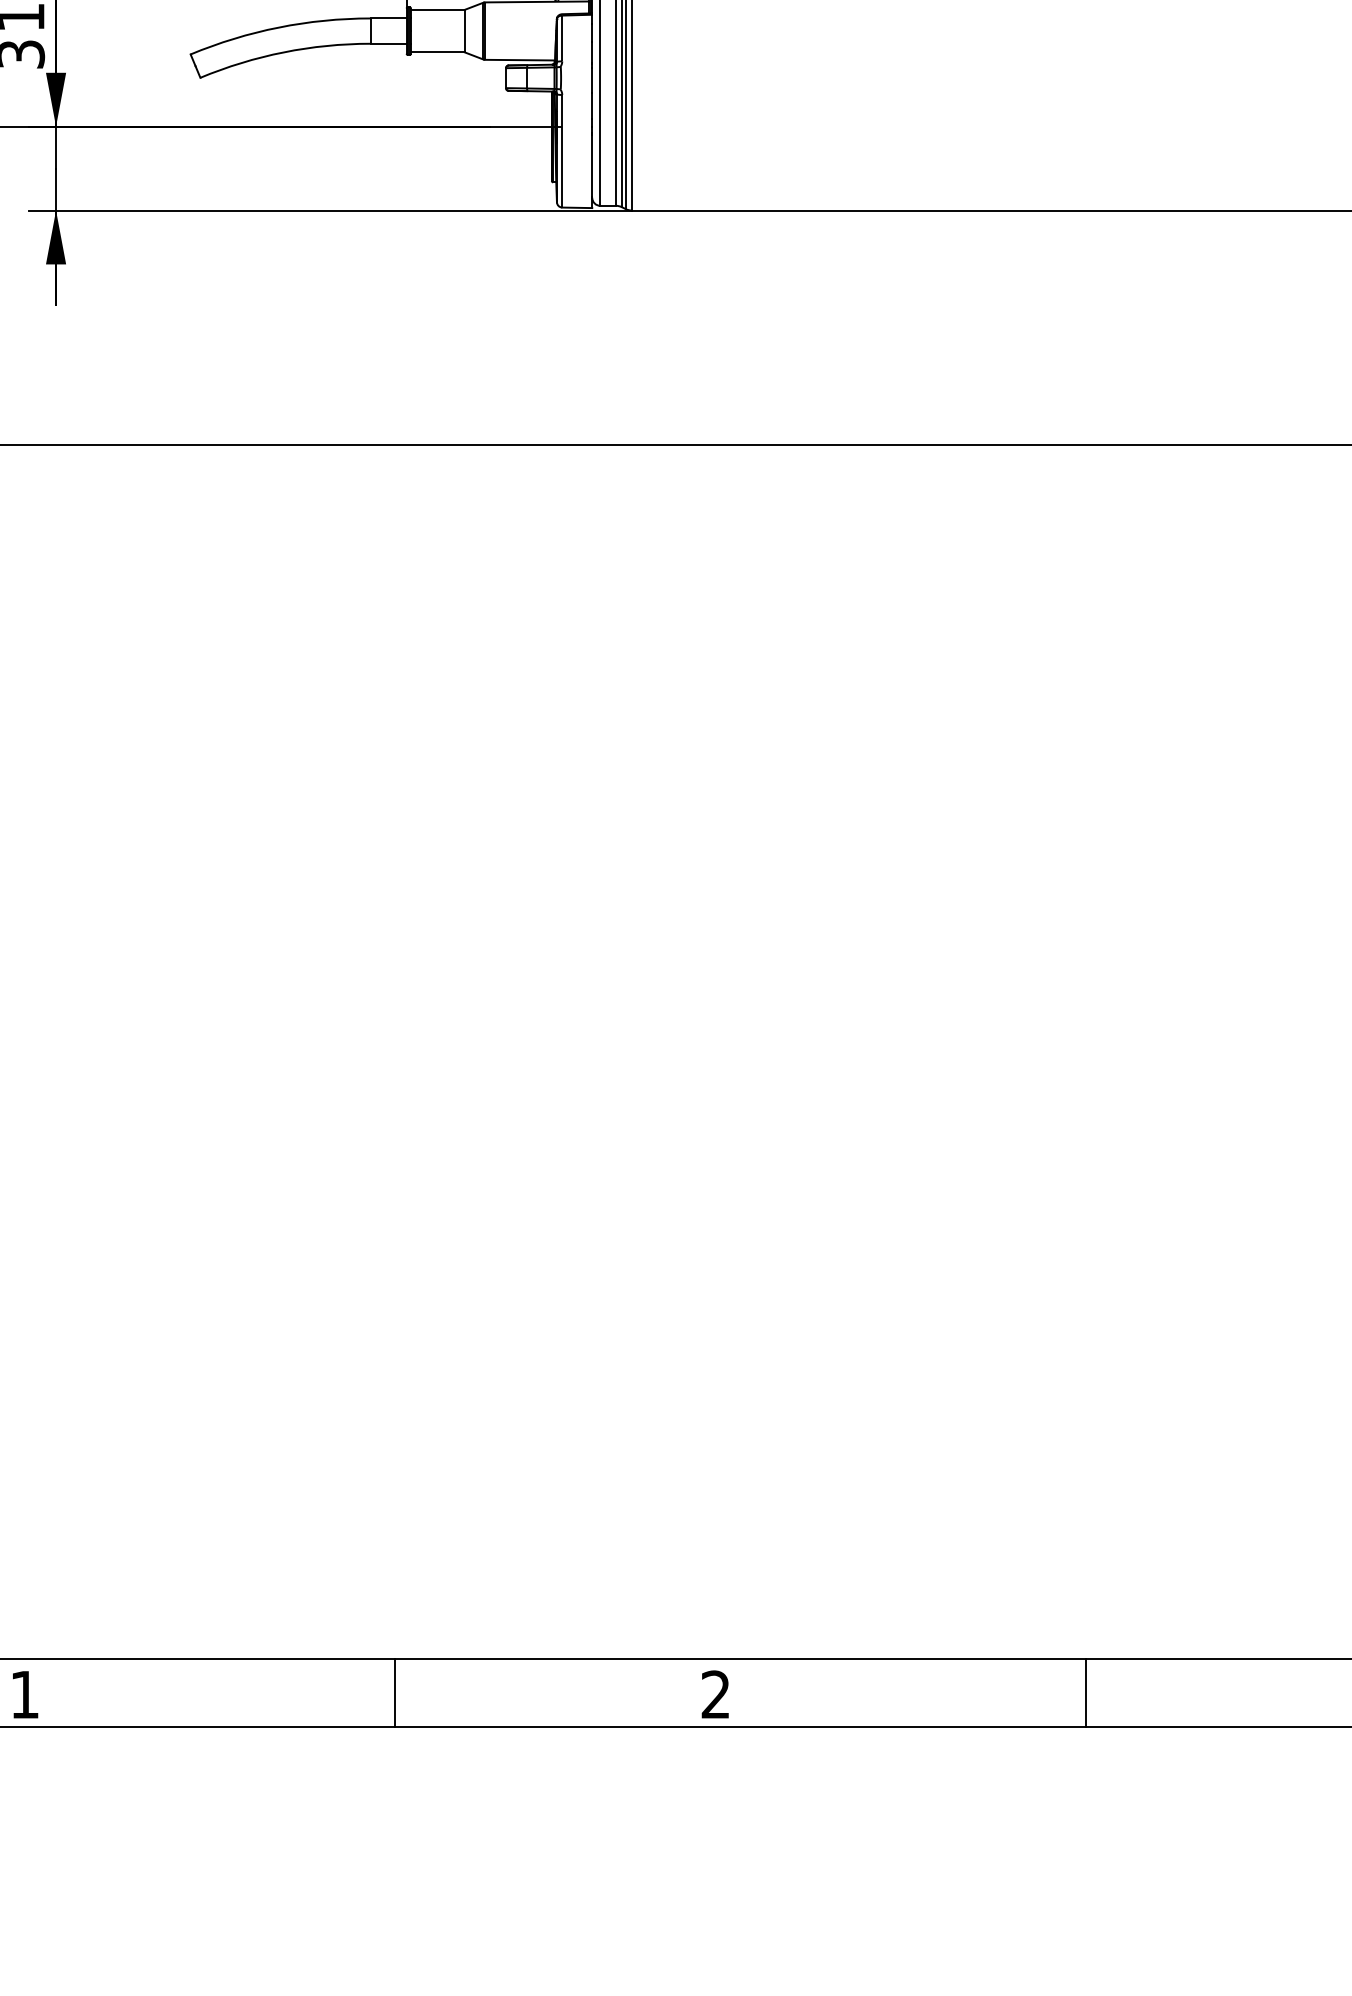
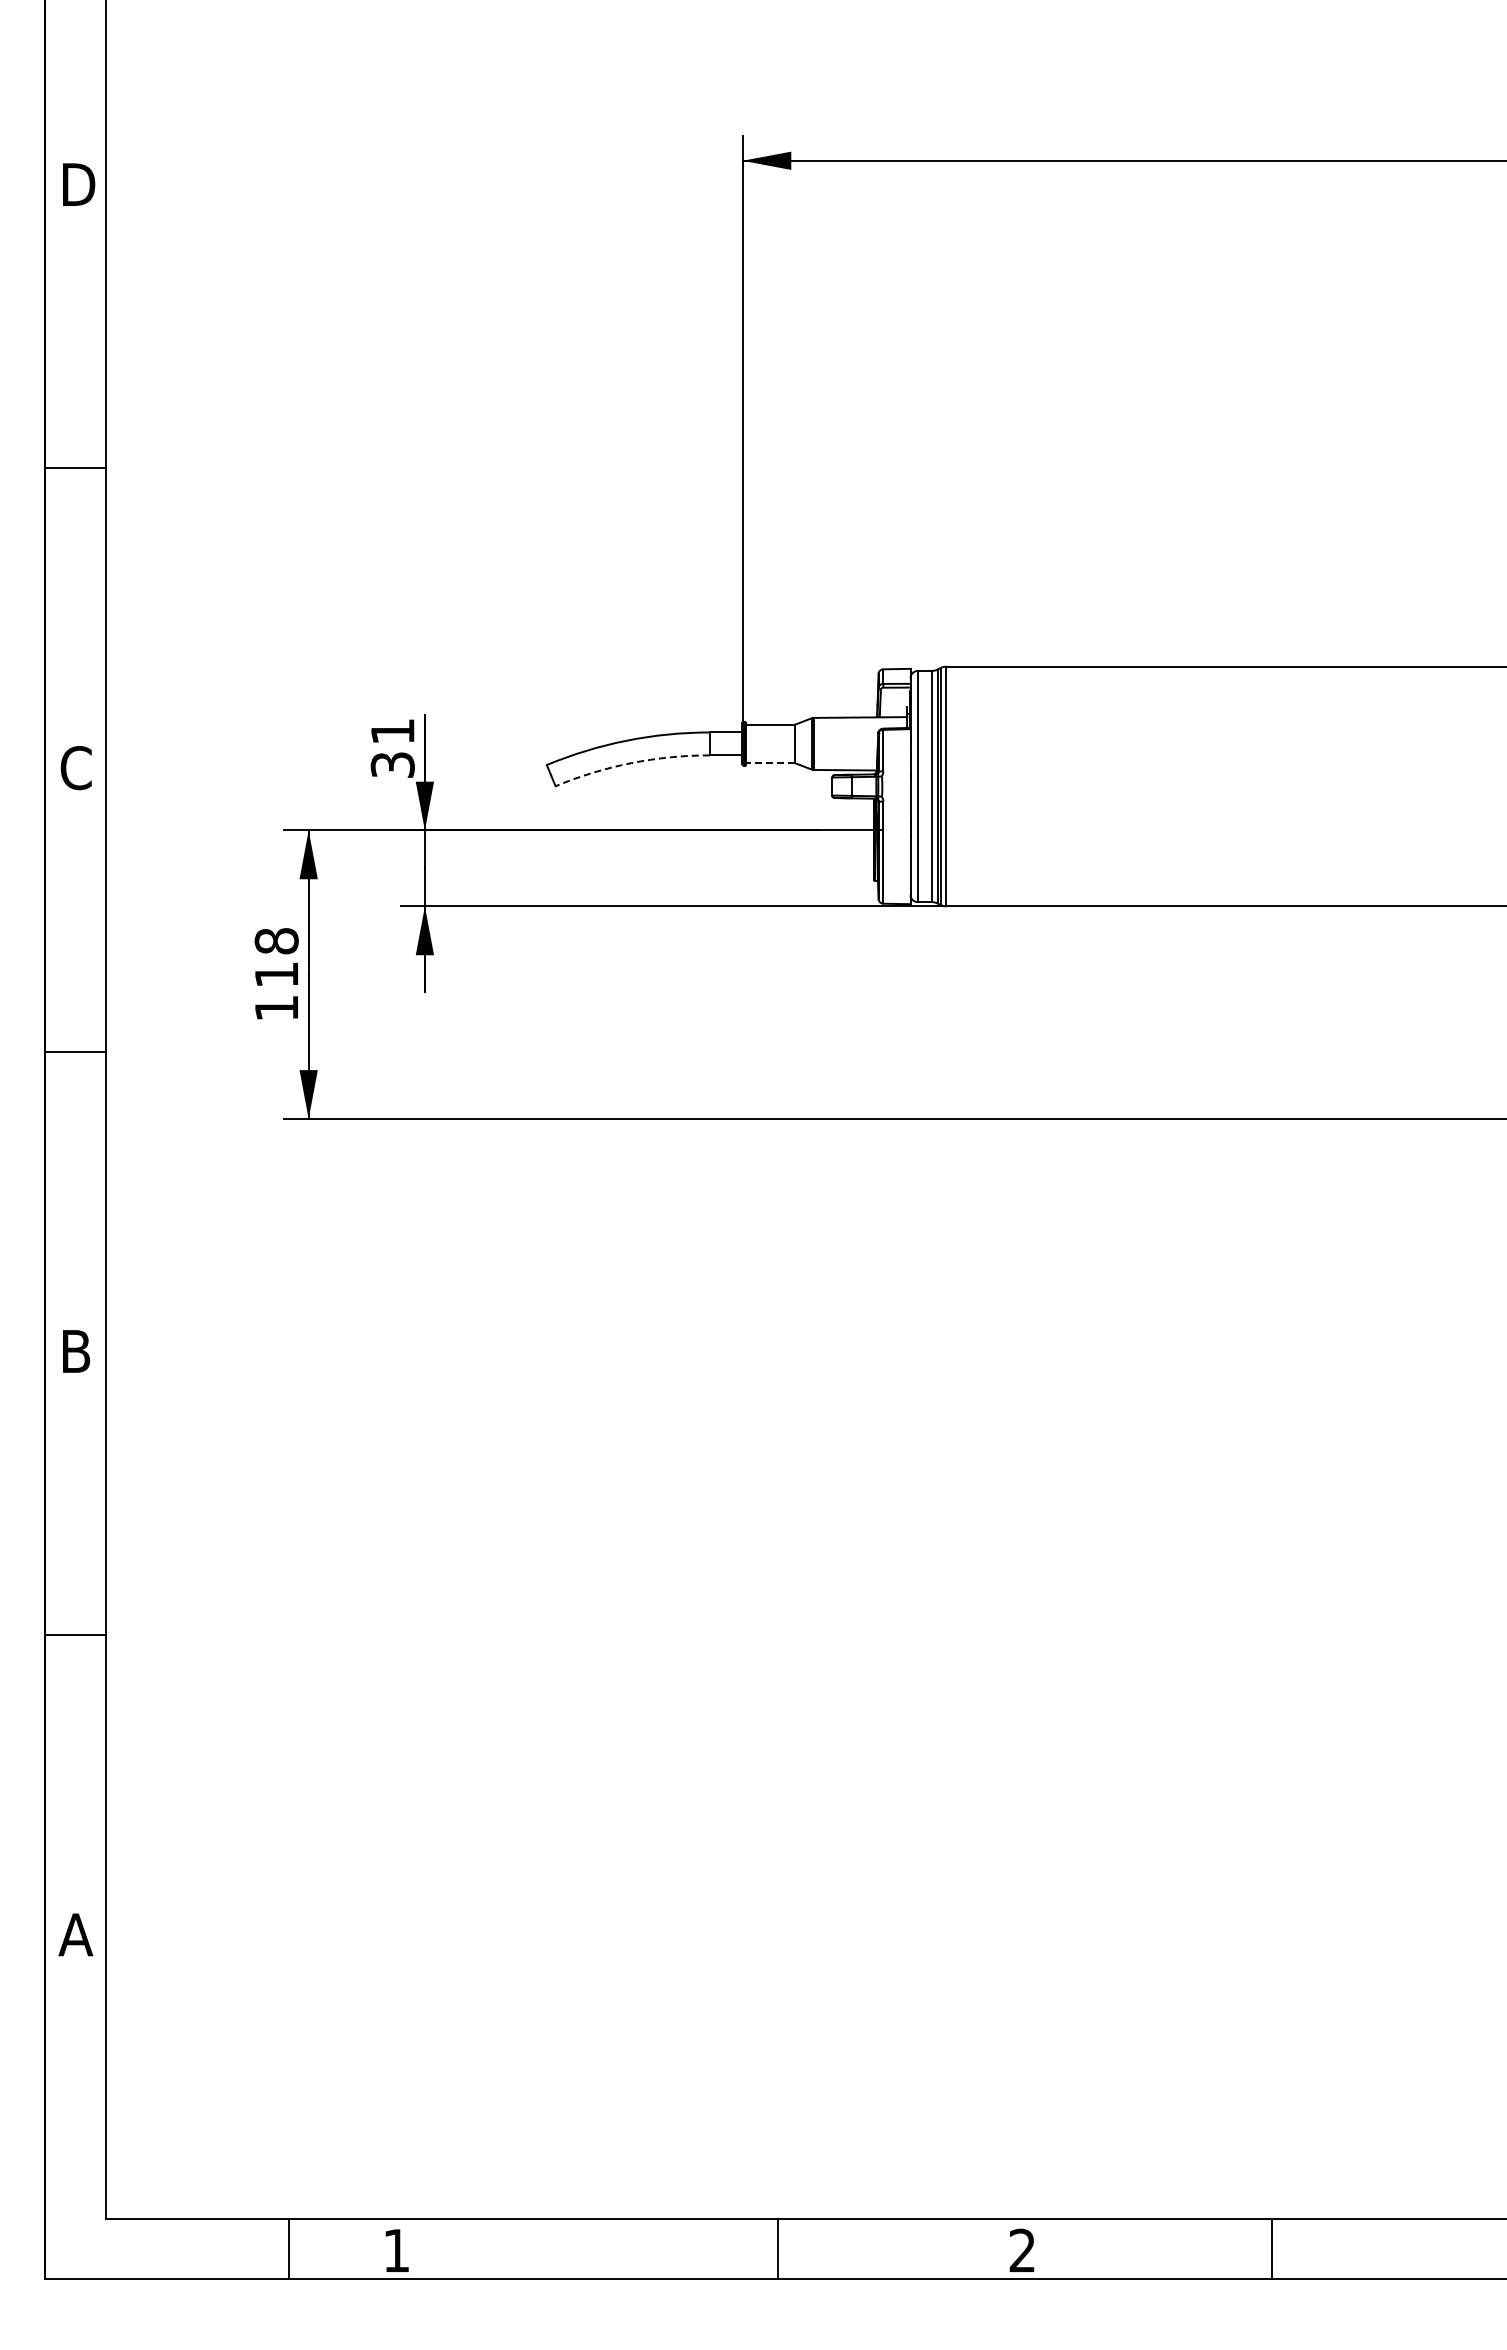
arc: (284, 52) -> (631, 763), solid -> dashed
line: (437, 52) -> (770, 763), solid -> dashed
line: (394, 1692) -> (777, 2248), moved
line: (1085, 1692) -> (1271, 2248), moved

